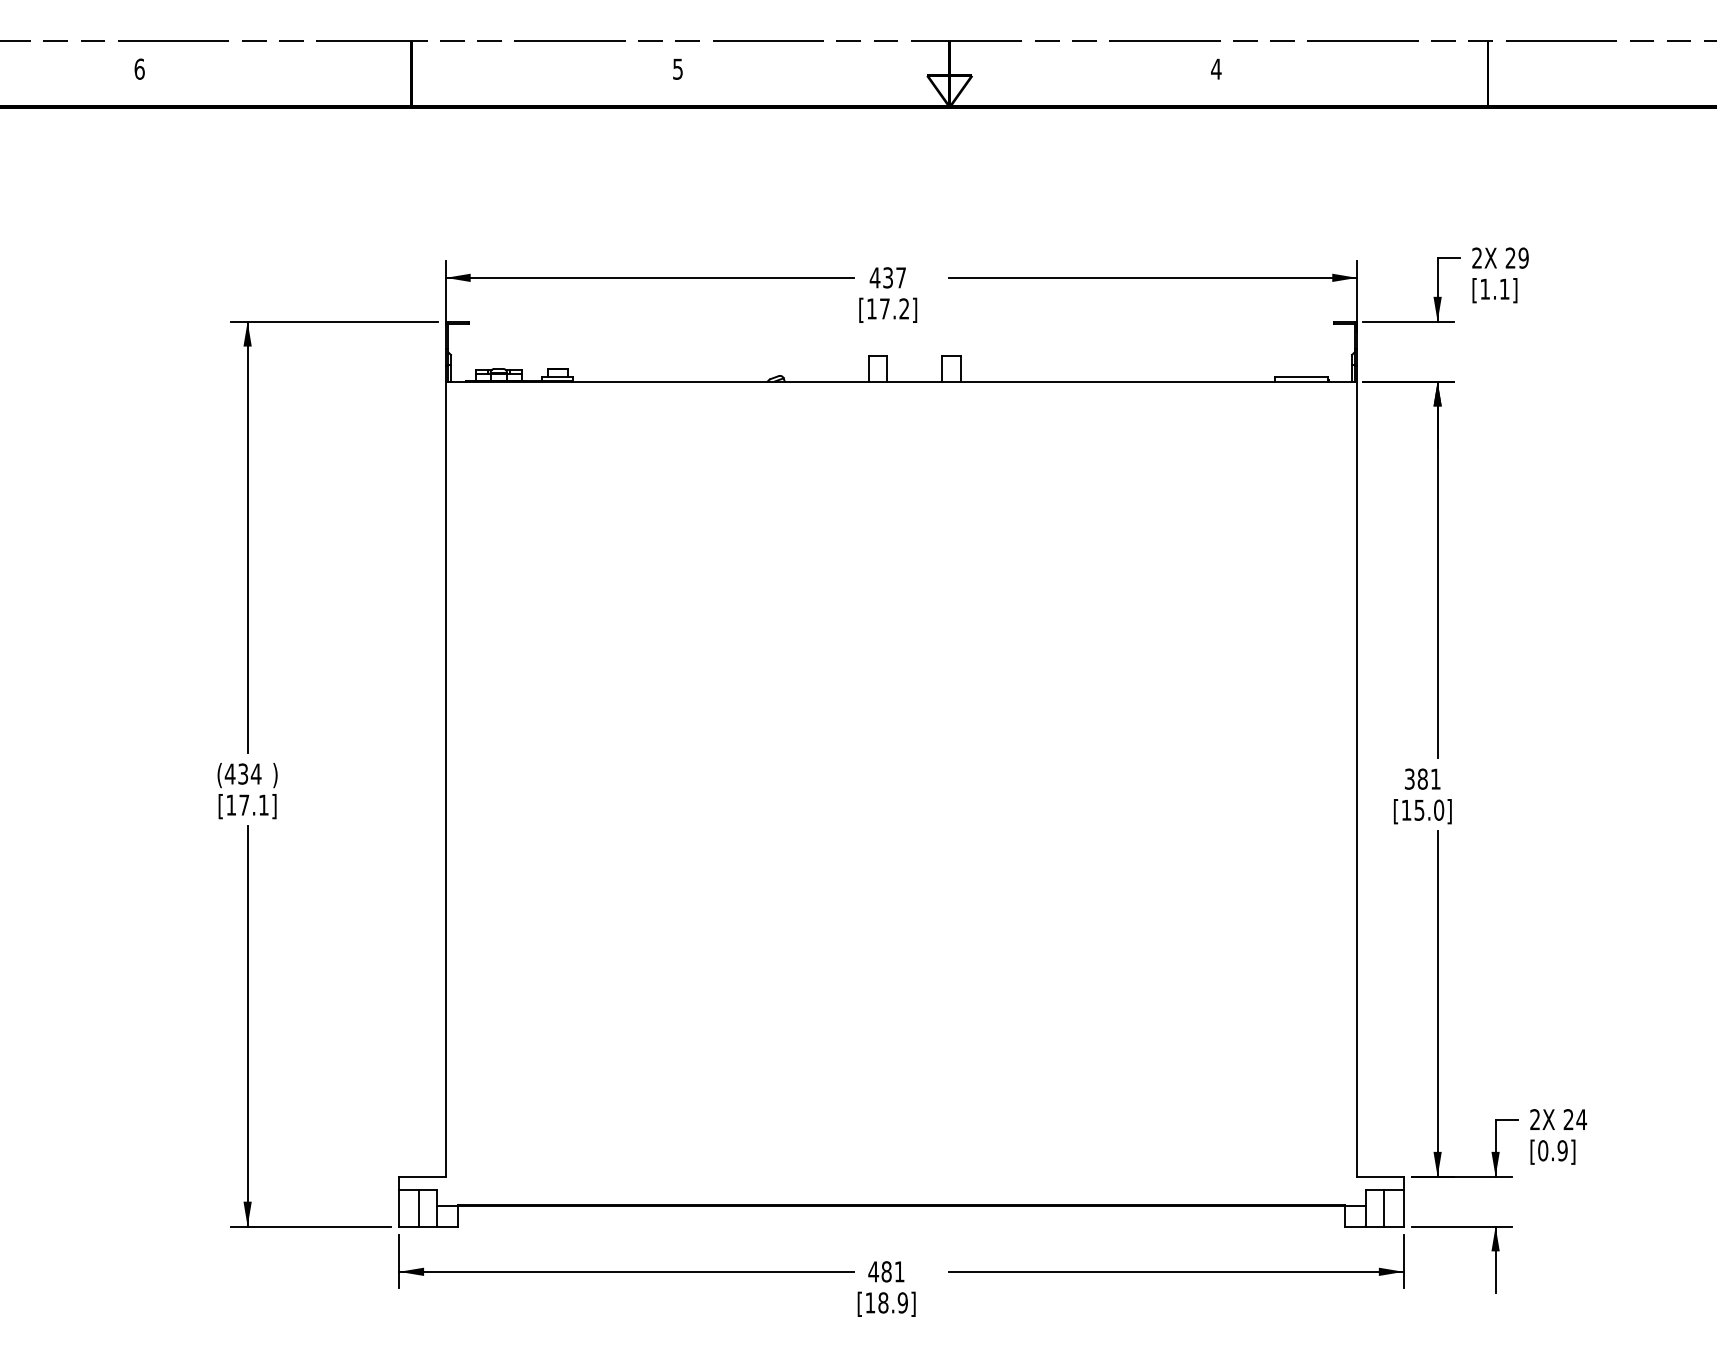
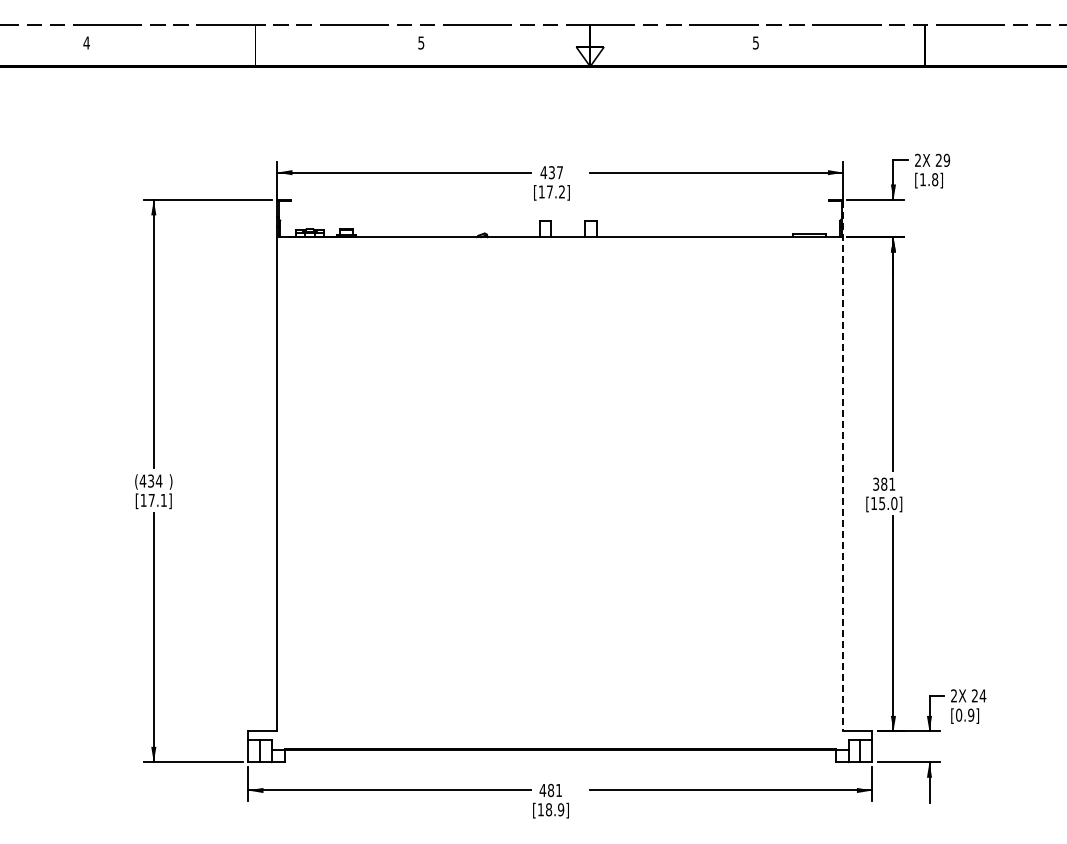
text: (139, 68) -> (86, 42), 6 -> 4
text: (1215, 68) -> (755, 42), 4 -> 5
text: (1505, 288) -> (935, 179), [1.1] -> [1.8]
line: (1357, 750) -> (843, 466), solid -> dashed

